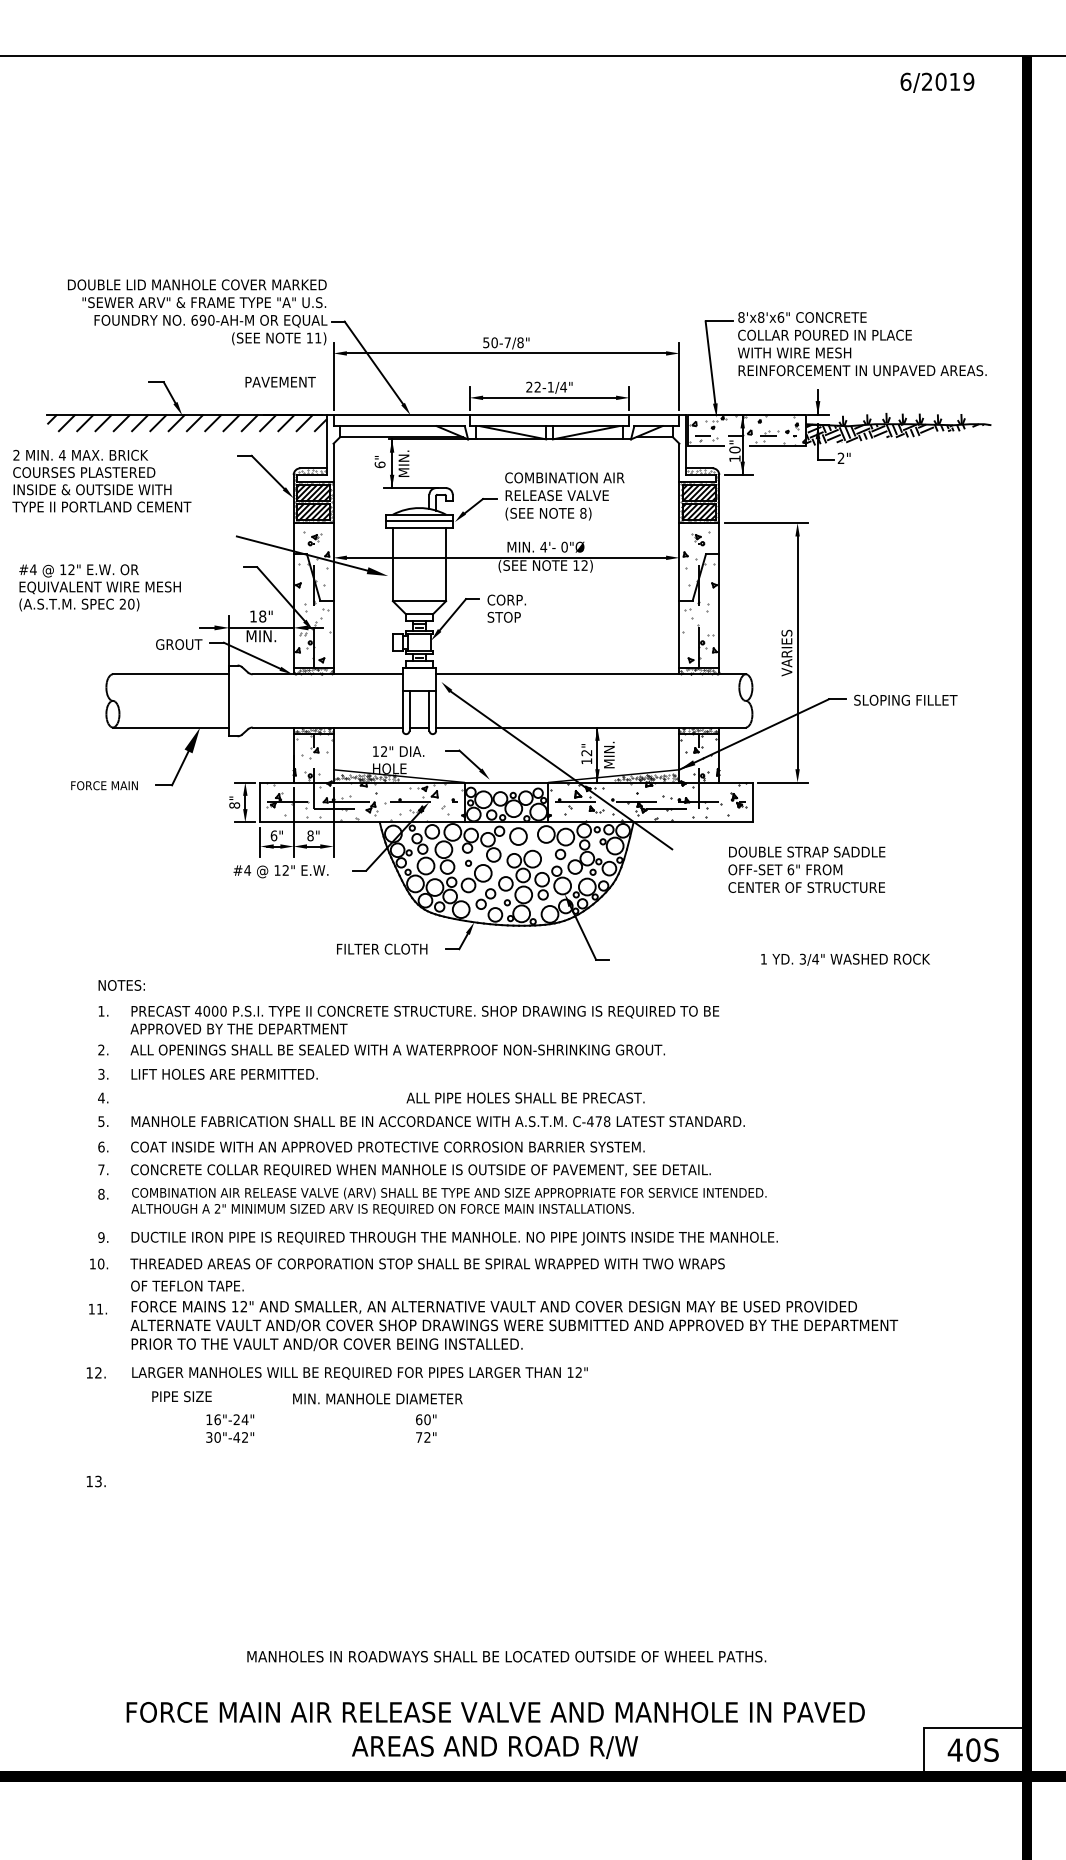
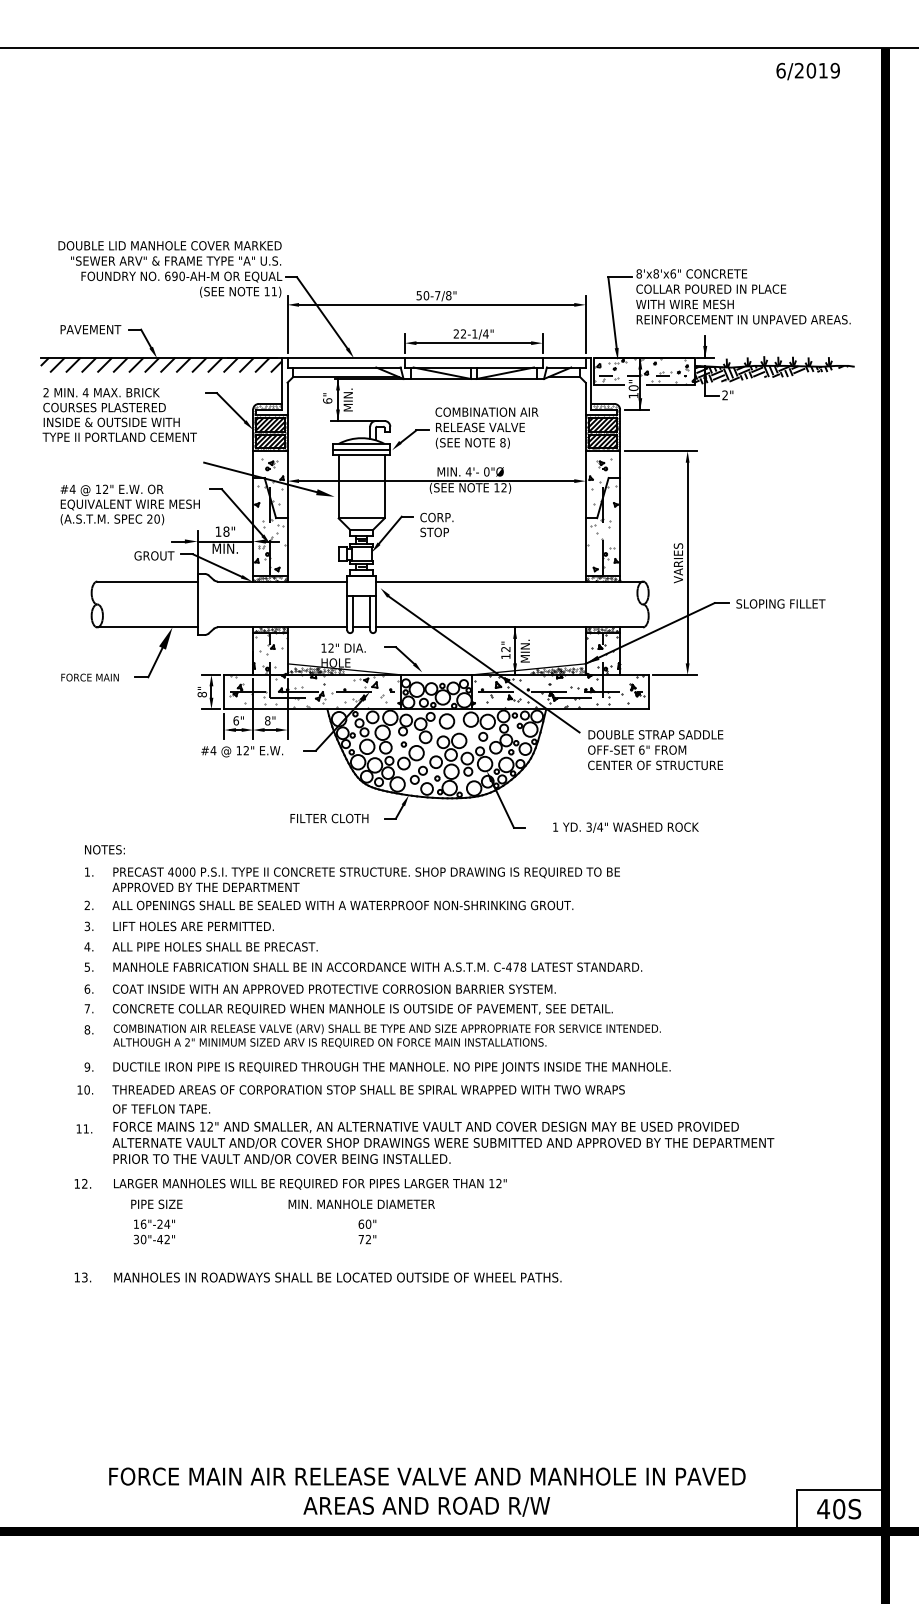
text: (280, 381) -> (90, 329), moved
text: (101, 480) -> (119, 414), moved
text: (99, 587) -> (129, 504), moved
text: (806, 870) -> (655, 750), moved
text: (844, 959) -> (625, 827), moved
text: (524, 1097) -> (214, 946), moved
text: (377, 1397) -> (361, 1203), moved
text: (229, 1428) -> (153, 1231), moved
text: (506, 1656) -> (337, 1277), moved

